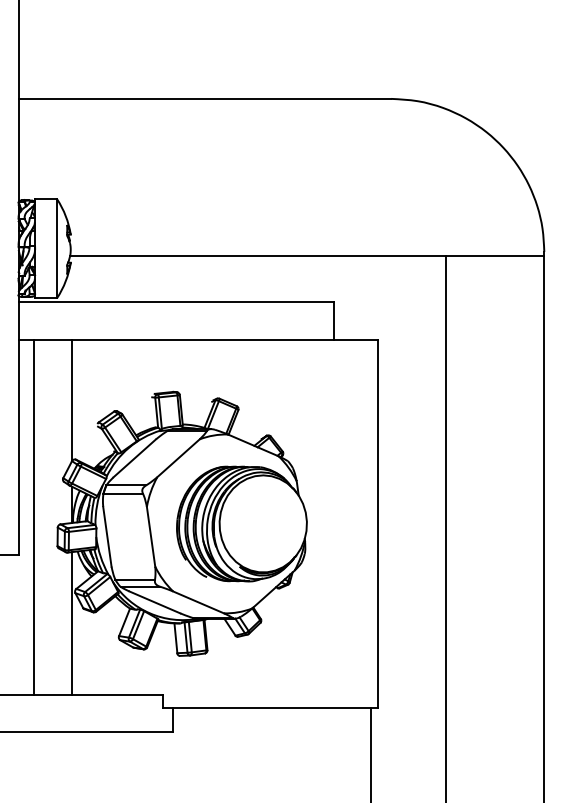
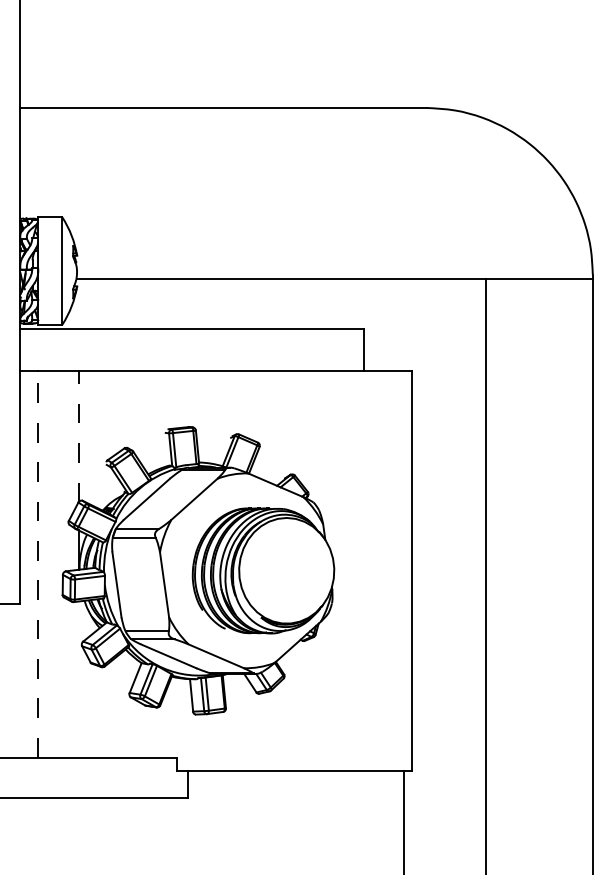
line: (72, 400) -> (78, 436), solid -> dashed
line: (34, 517) -> (37, 563), solid -> dashed
line: (72, 623) -> (78, 679), removed

